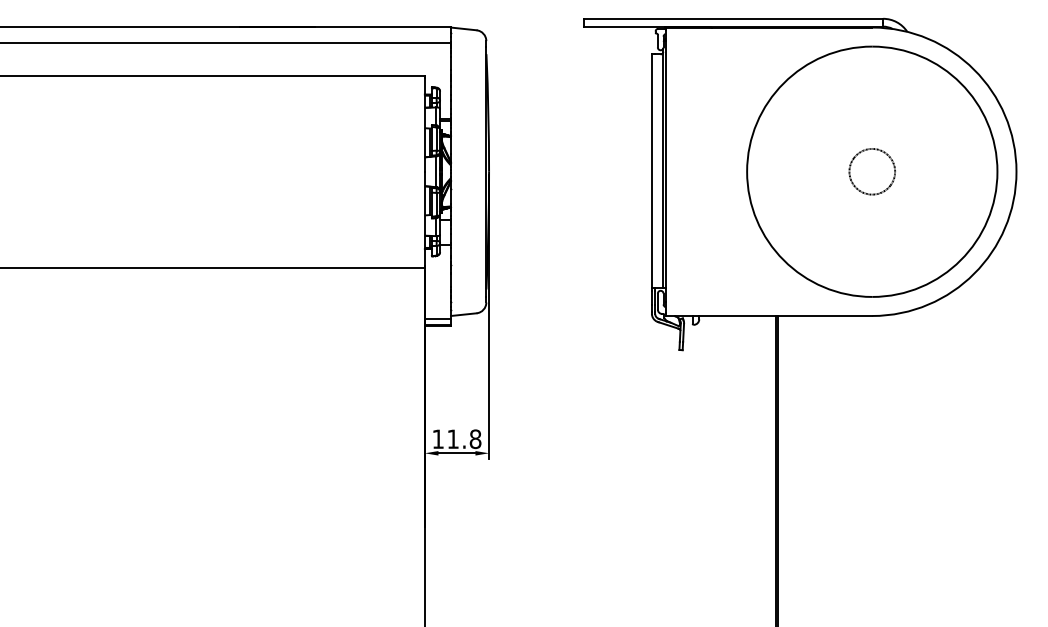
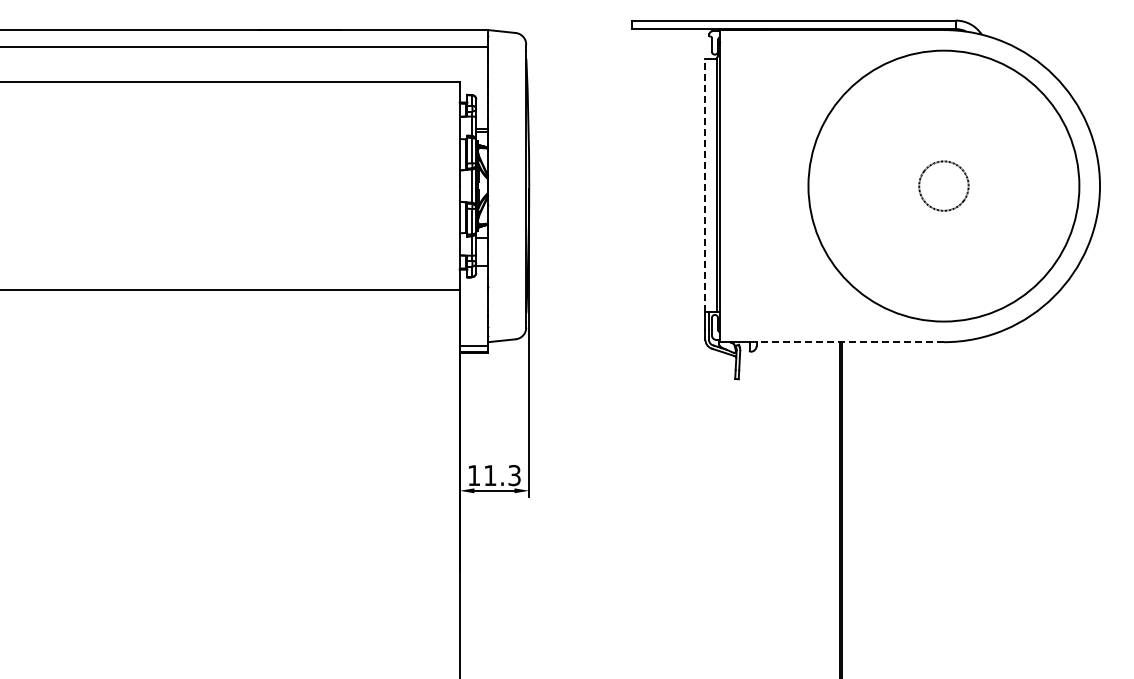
line: (651, 171) -> (705, 185), solid -> dashed
line: (785, 316) -> (850, 342), solid -> dashed
text: (475, 439) -> (514, 475), 11.8 -> 11.3

